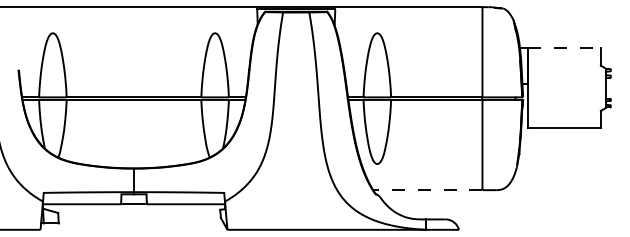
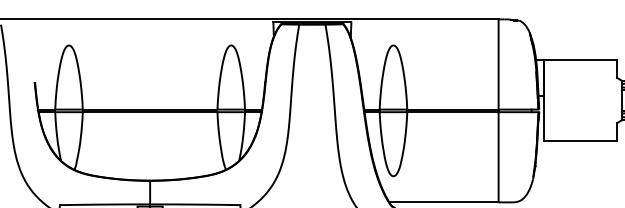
line: (564, 48) -> (580, 60), dashed -> solid
line: (427, 190) -> (443, 202), dashed -> solid

